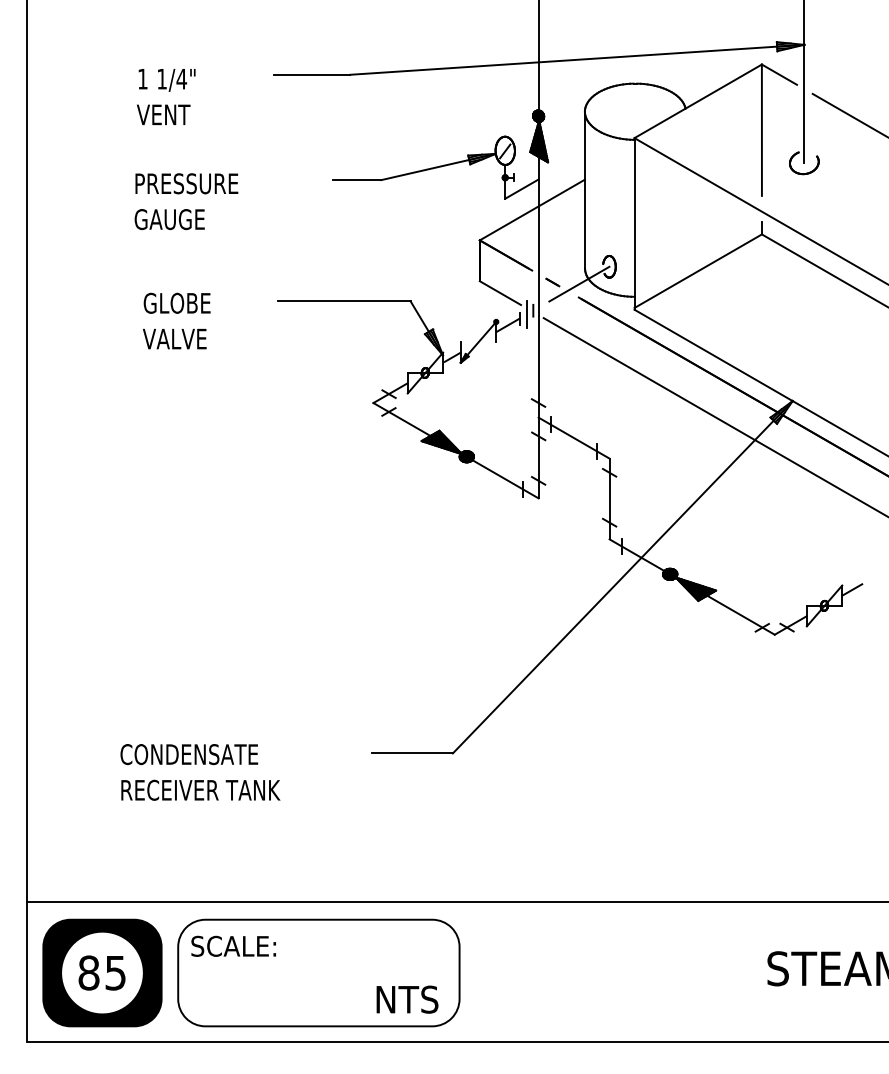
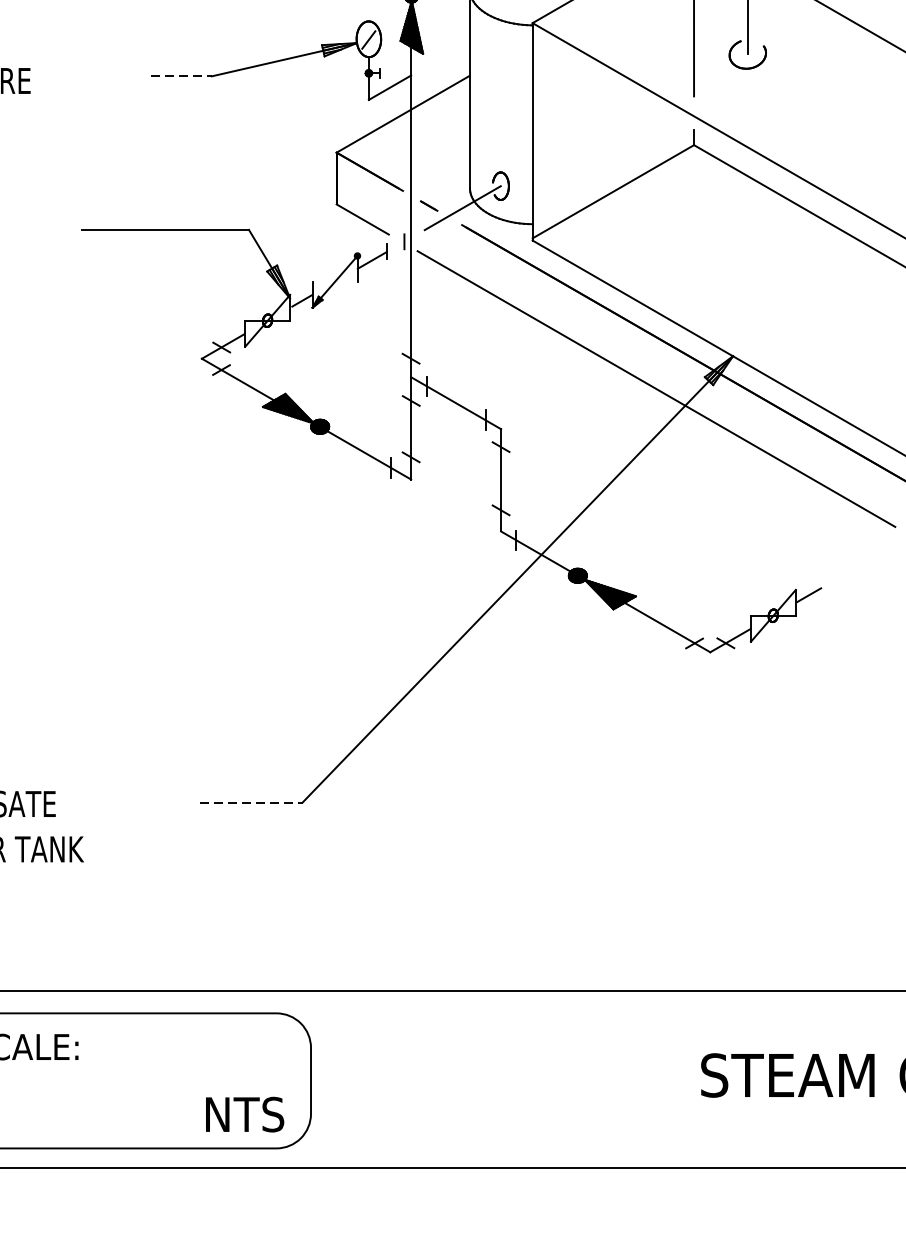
line: (357, 180) -> (181, 76), solid -> dashed
line: (526, 314) -> (395, 246), removed
line: (412, 753) -> (251, 802), solid -> dashed

